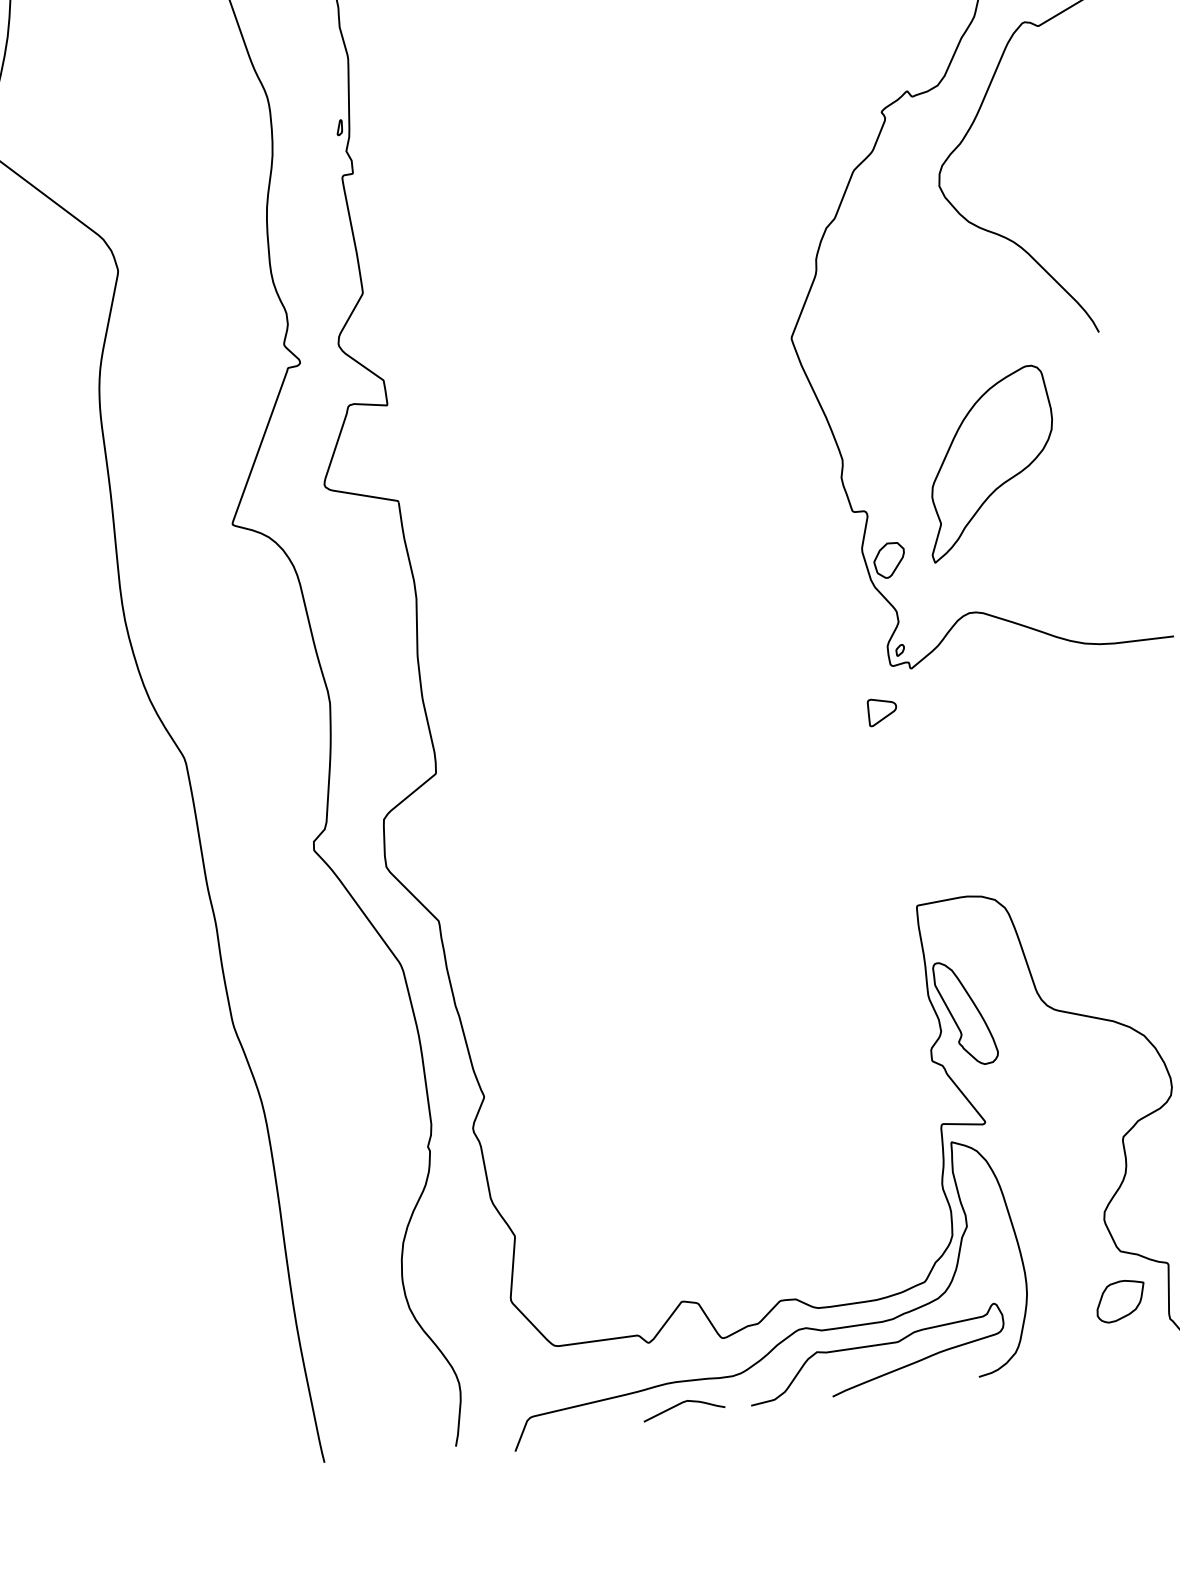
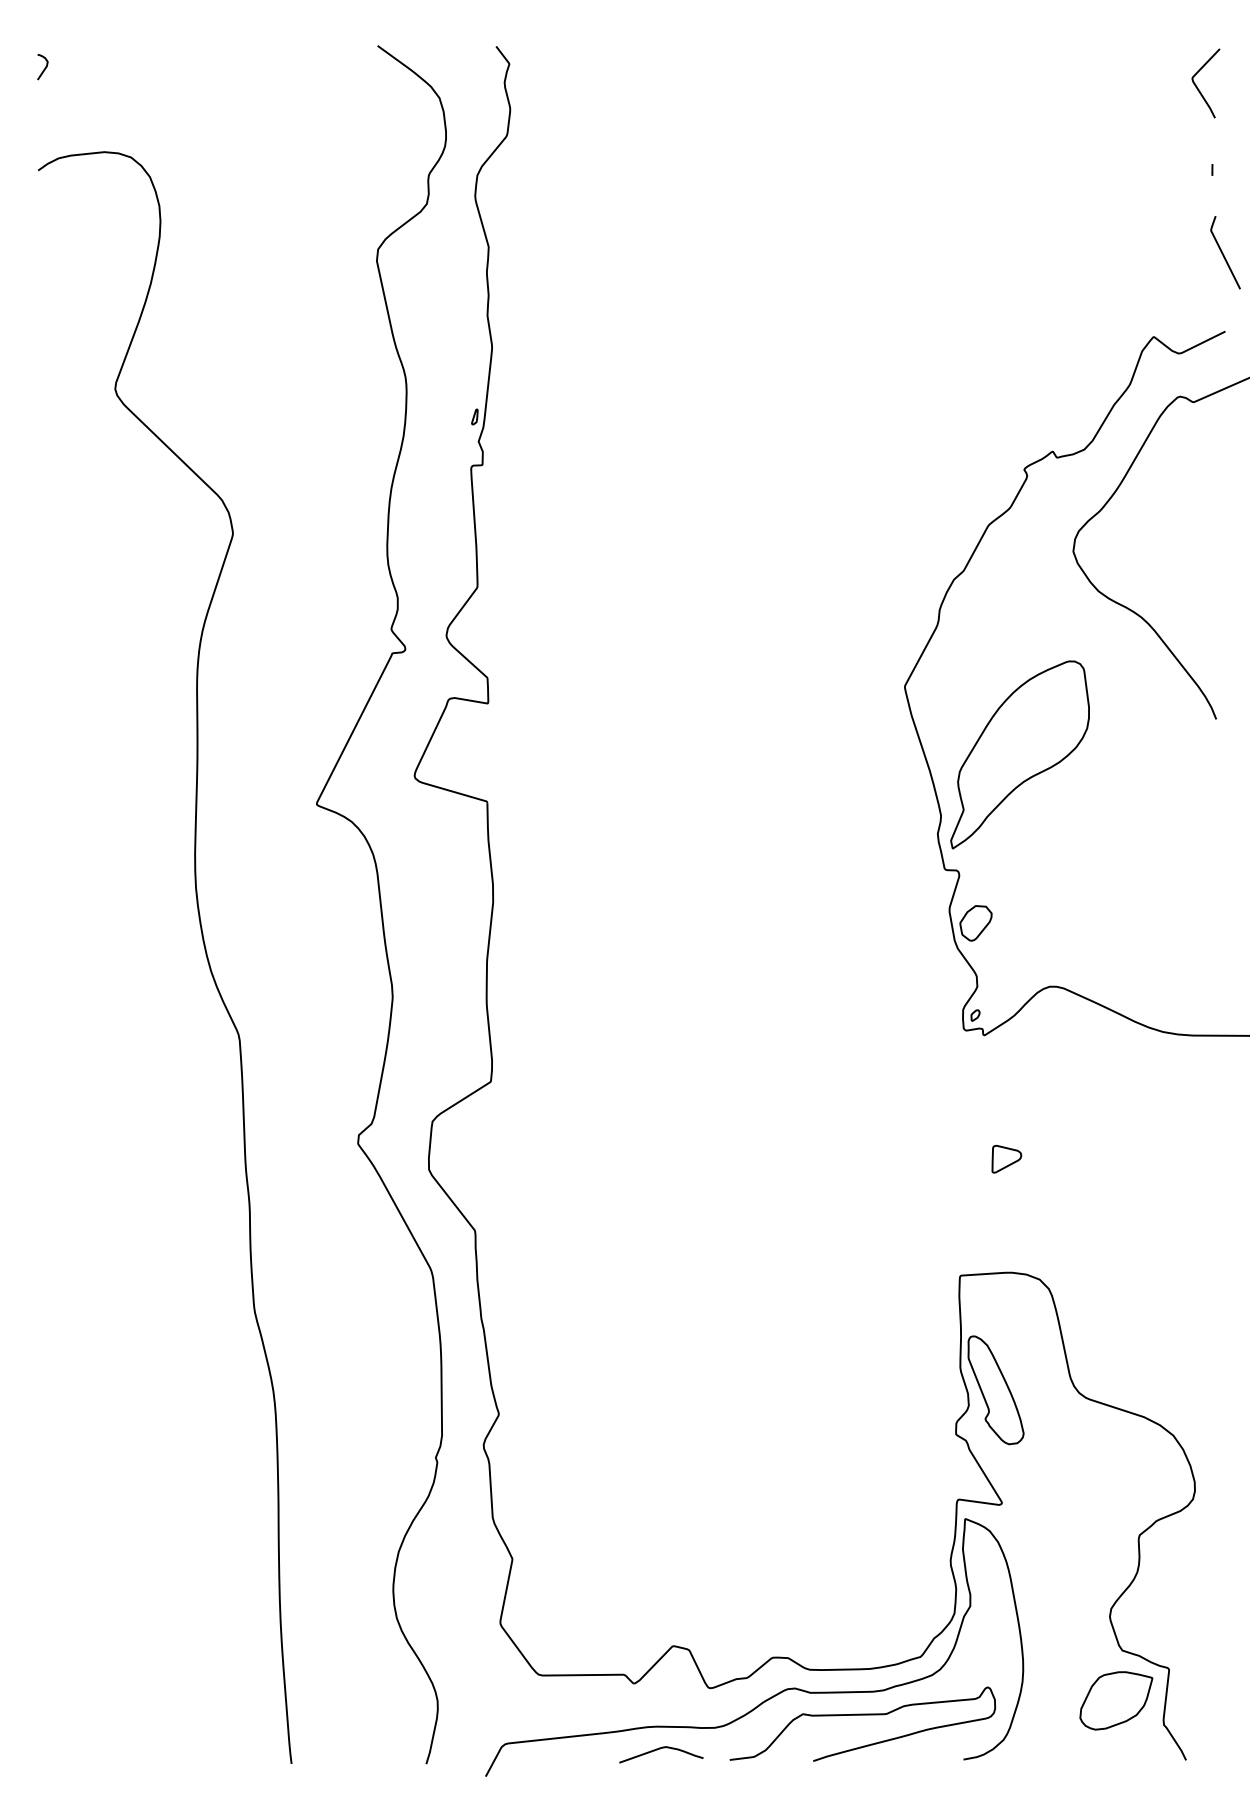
part: (988, 463) -> (1019, 754), moved
part: (882, 710) -> (1006, 1158), moved
part: (1120, 1300) -> (1116, 1700), size x1.43

